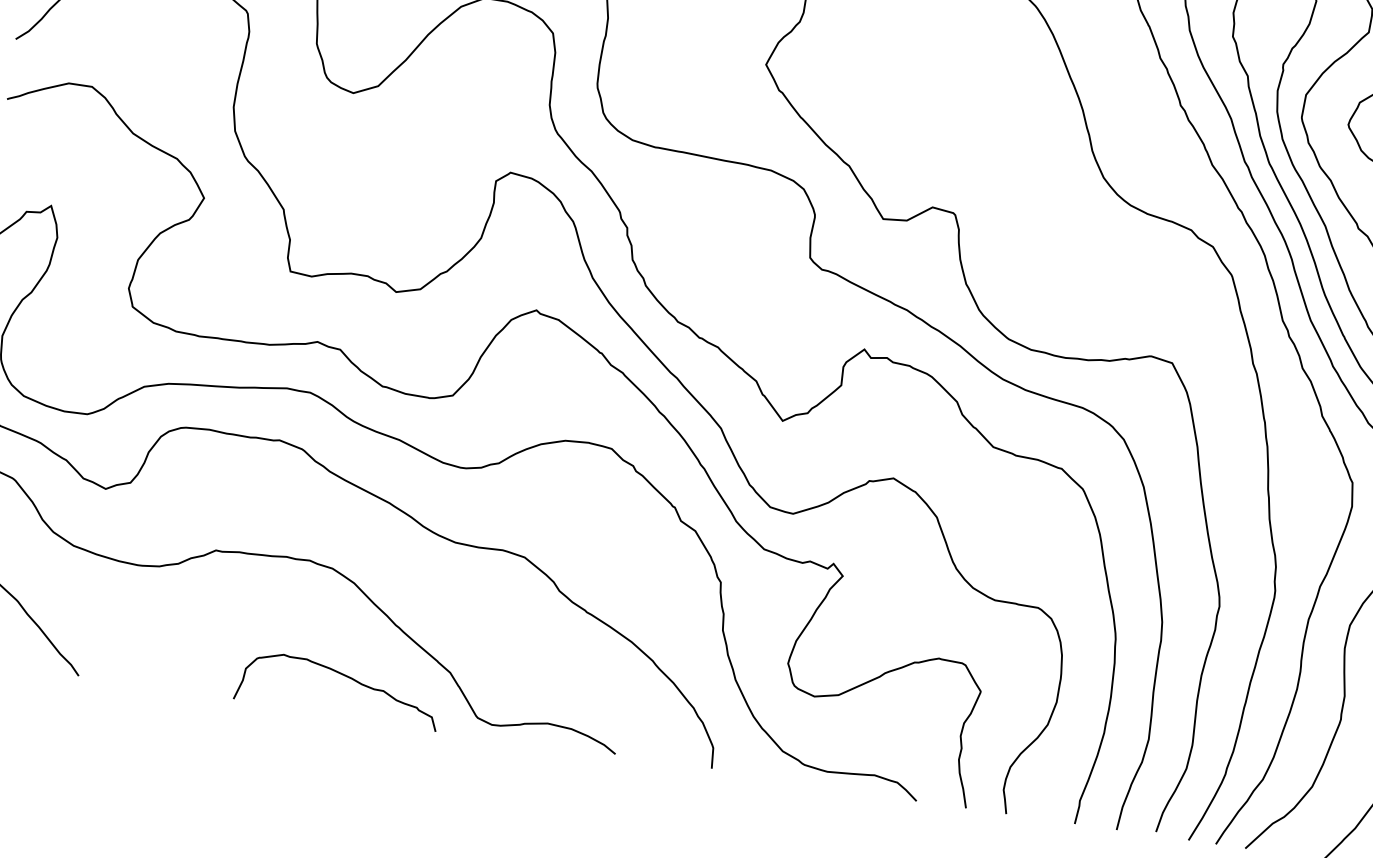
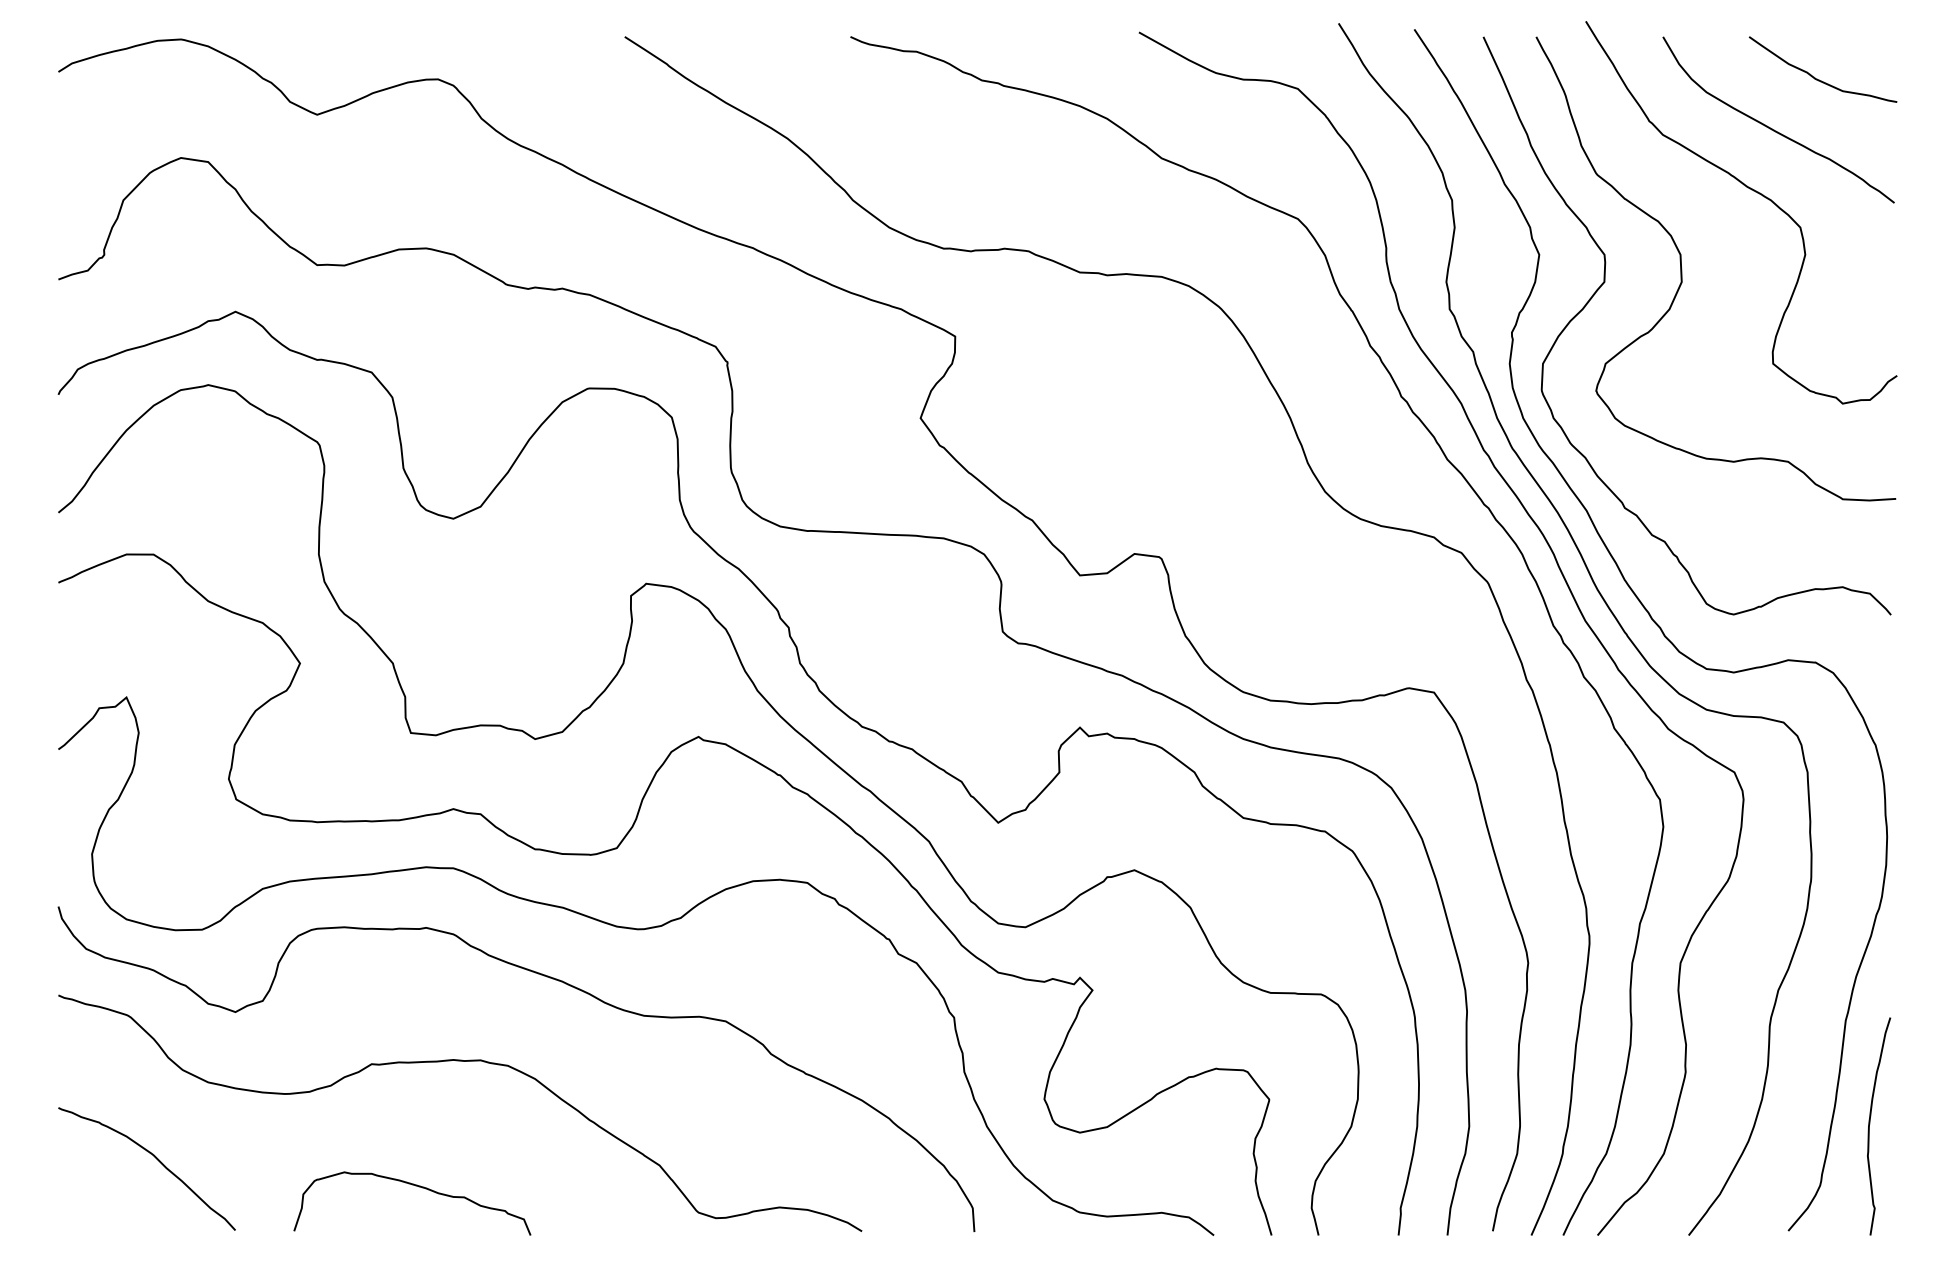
curve: (343, 675) -> (415, 1186), moved

